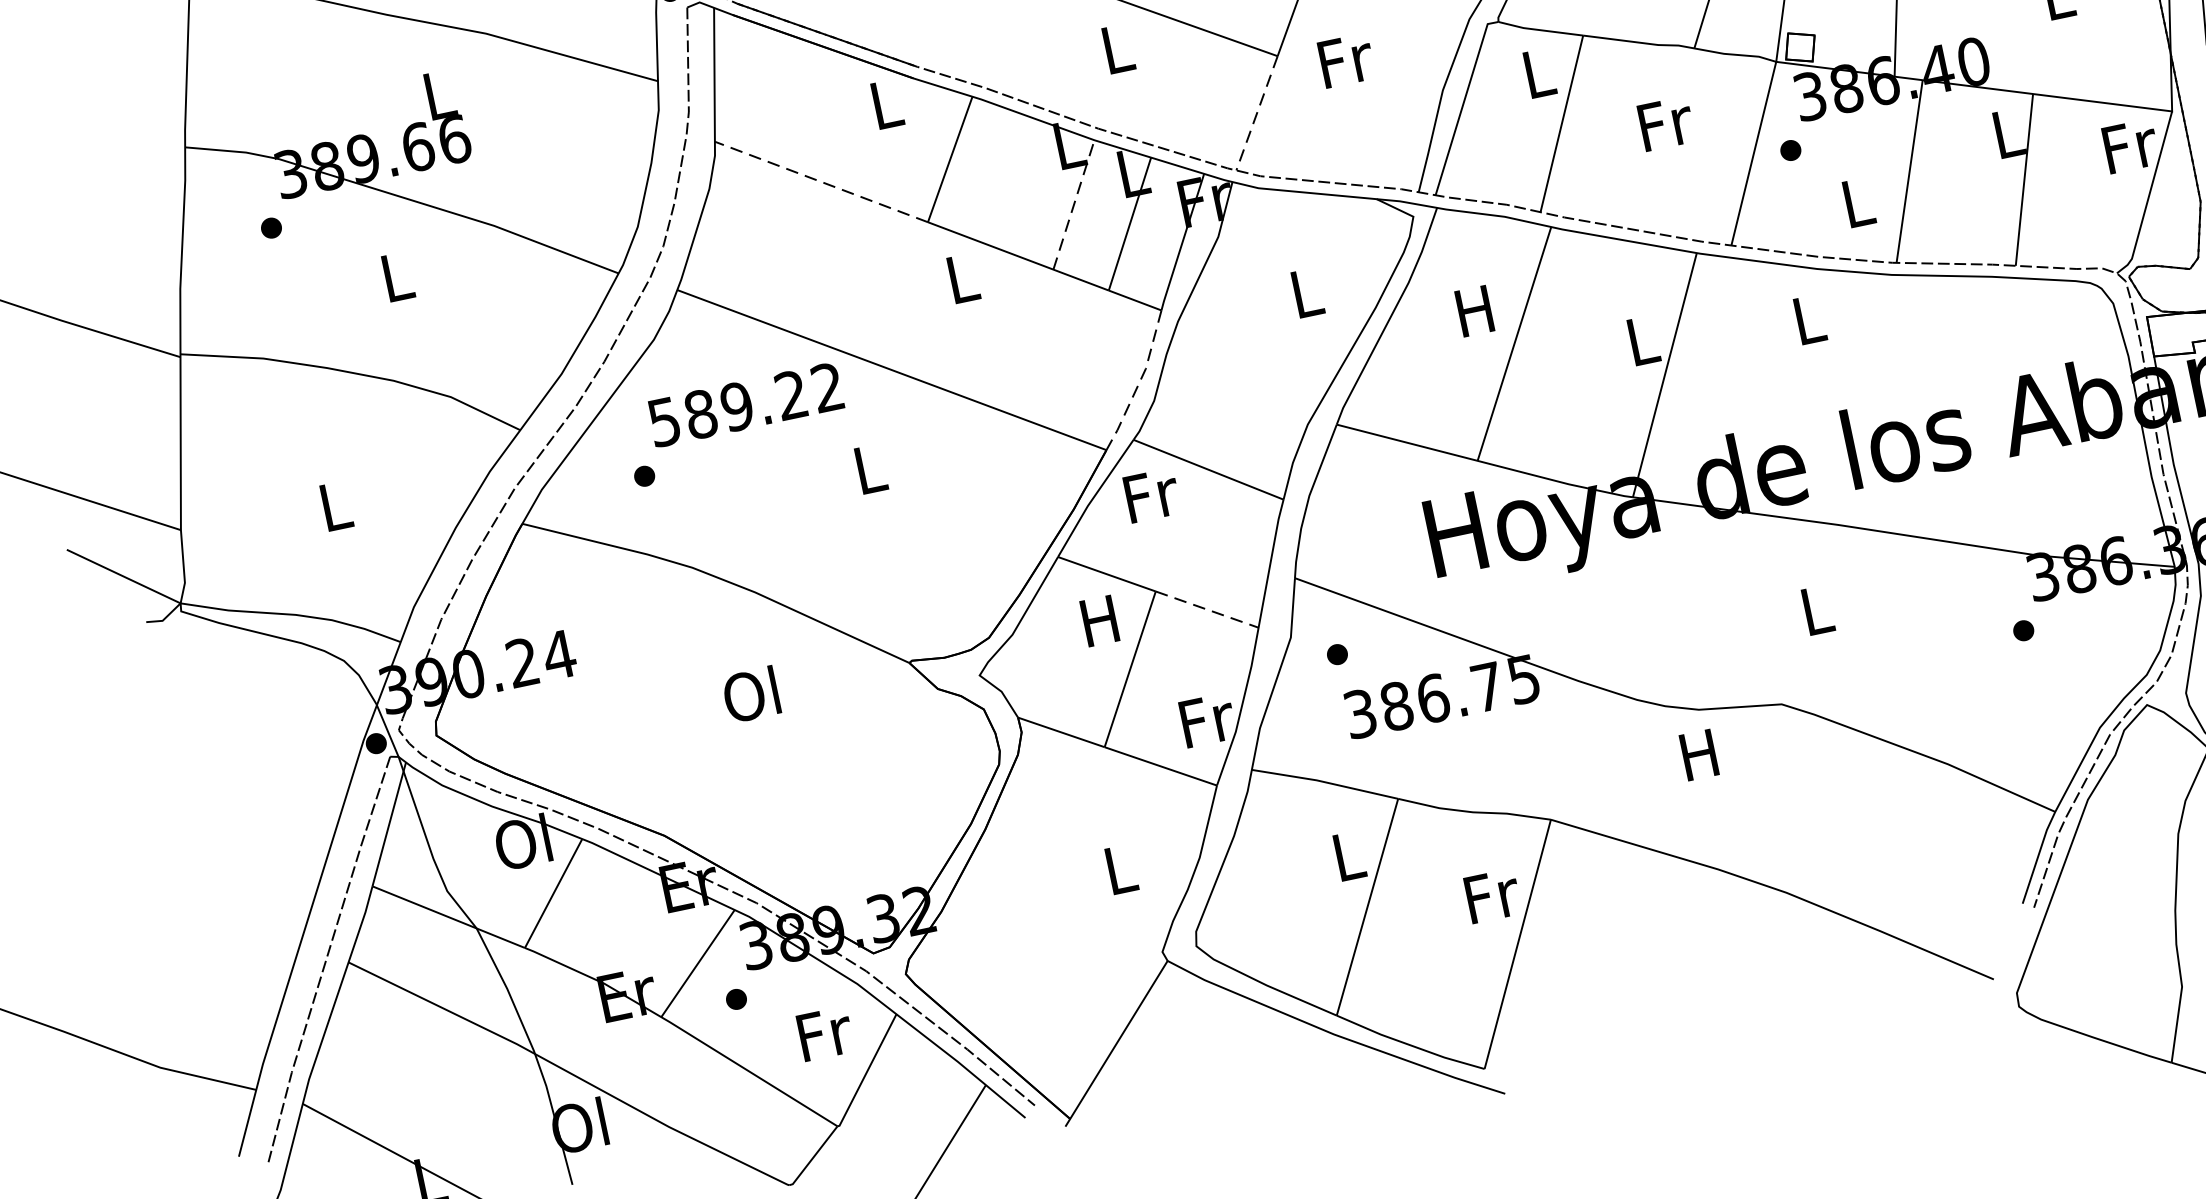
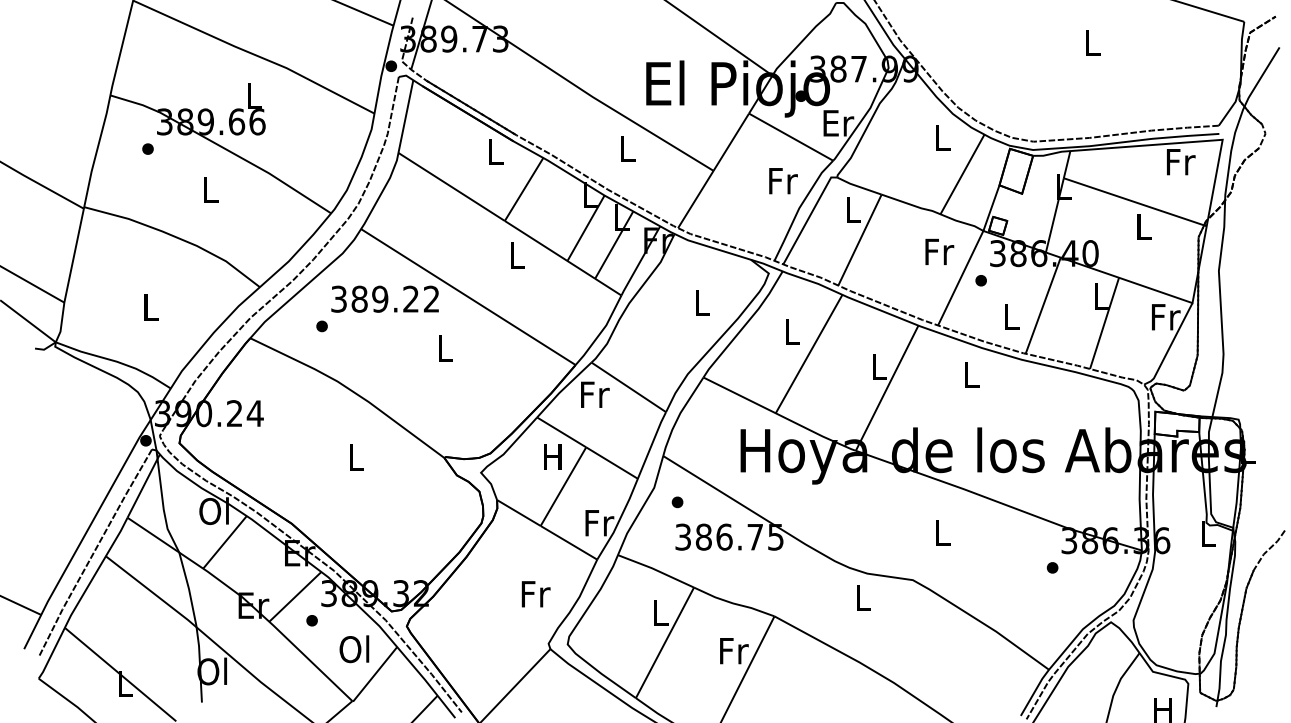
text: (1346, 61) -> (783, 181), moved
line: (1256, 113) -> (695, 199), dashed -> solid
text: (1665, 123) -> (939, 251), moved
line: (820, 181) -> (451, 186), dashed -> solid
line: (1074, 205) -> (586, 228), dashed -> solid
text: (1473, 311) -> (790, 331), H -> L
line: (1140, 383) -> (601, 332), dashed -> solid
text: (664, 420) -> (339, 298), 589.22 -> 389.22
line: (1208, 610) -> (612, 463), dashed -> solid
text: (750, 693) -> (354, 456), Ol -> L
text: (1697, 754) -> (861, 597), H -> L
text: (1120, 870) -> (535, 594), L -> Fr
text: (821, 1034) -> (354, 649), Fr -> Ol

